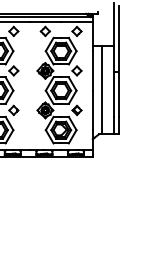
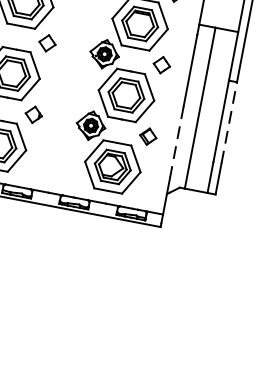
line: (118, 94) -> (228, 122), solid -> dashed
line: (92, 110) -> (176, 142), solid -> dashed

